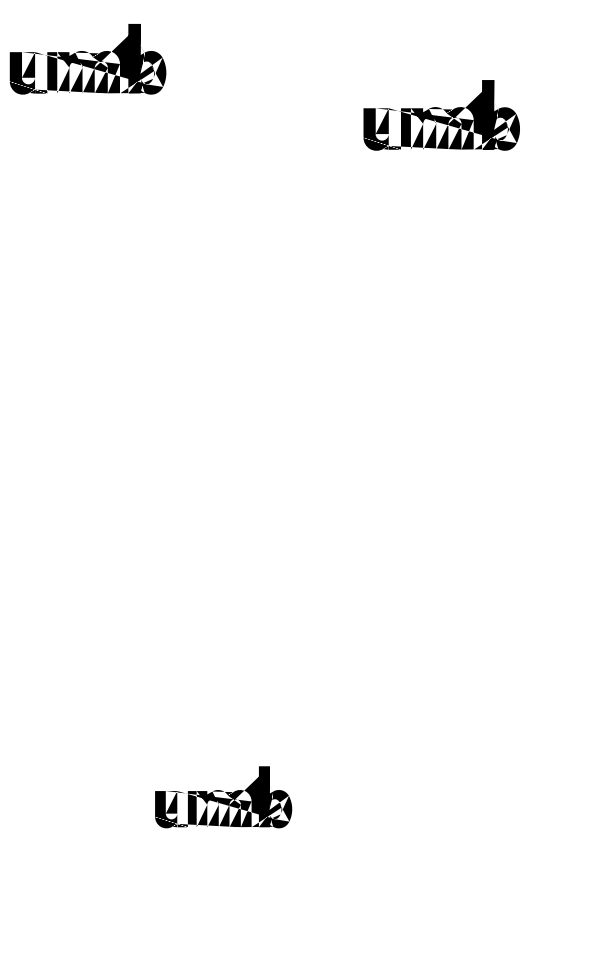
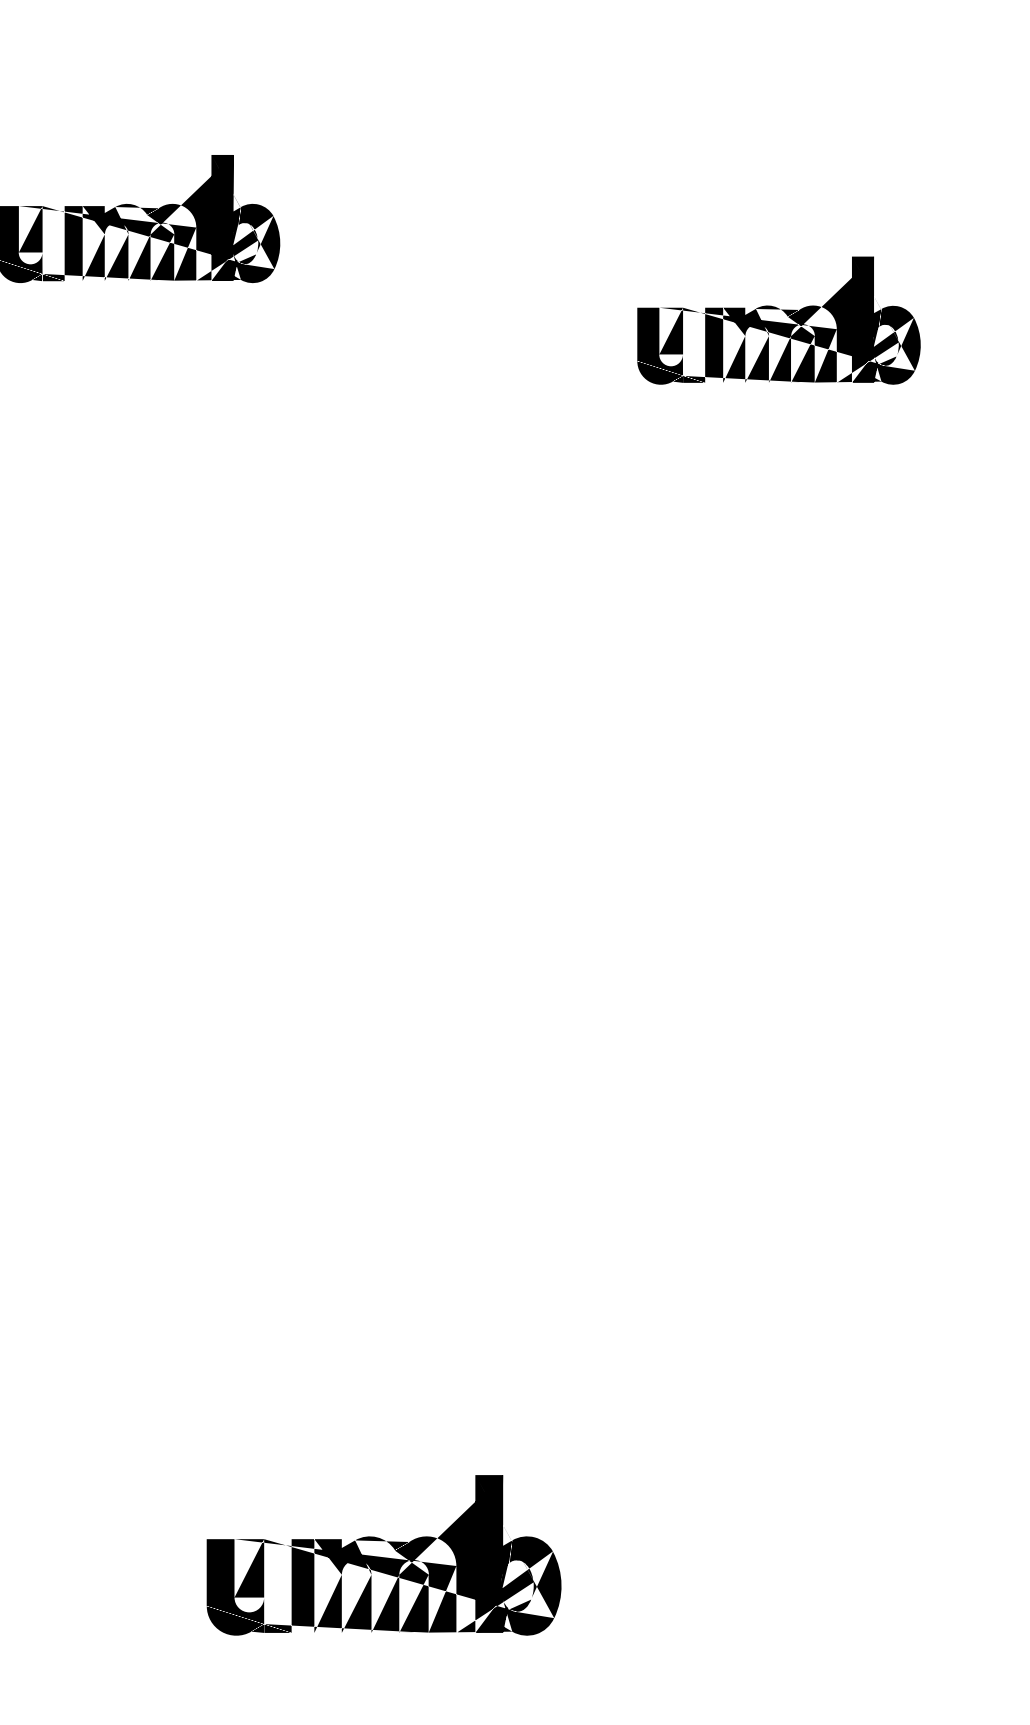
part: (223, 797) -> (383, 1555), size x1.43

